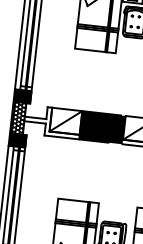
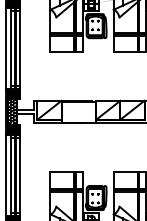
fill: (101, 126) -> (78, 111), removed

